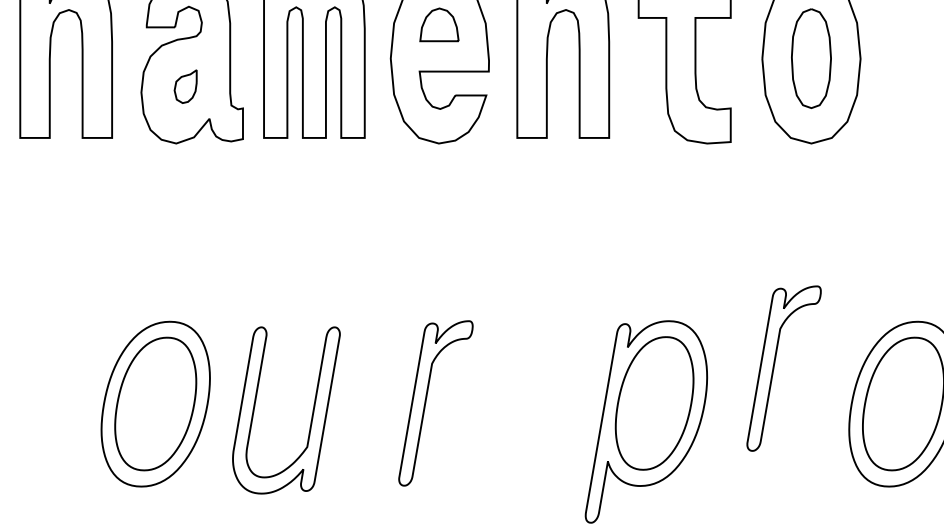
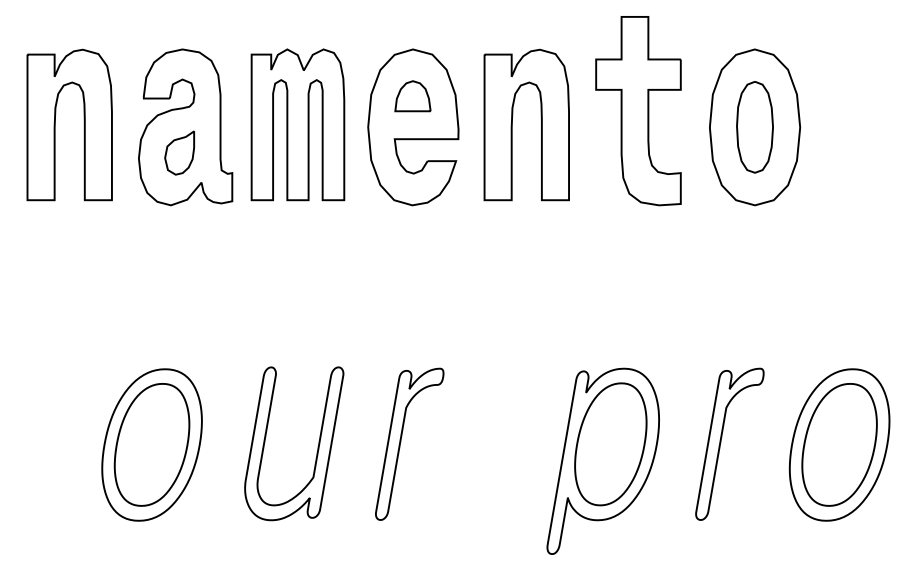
part: (185, 86) -> (179, 152), size x1.43
part: (774, 367) -> (721, 443), moved
part: (311, 413) -> (317, 446), moved

